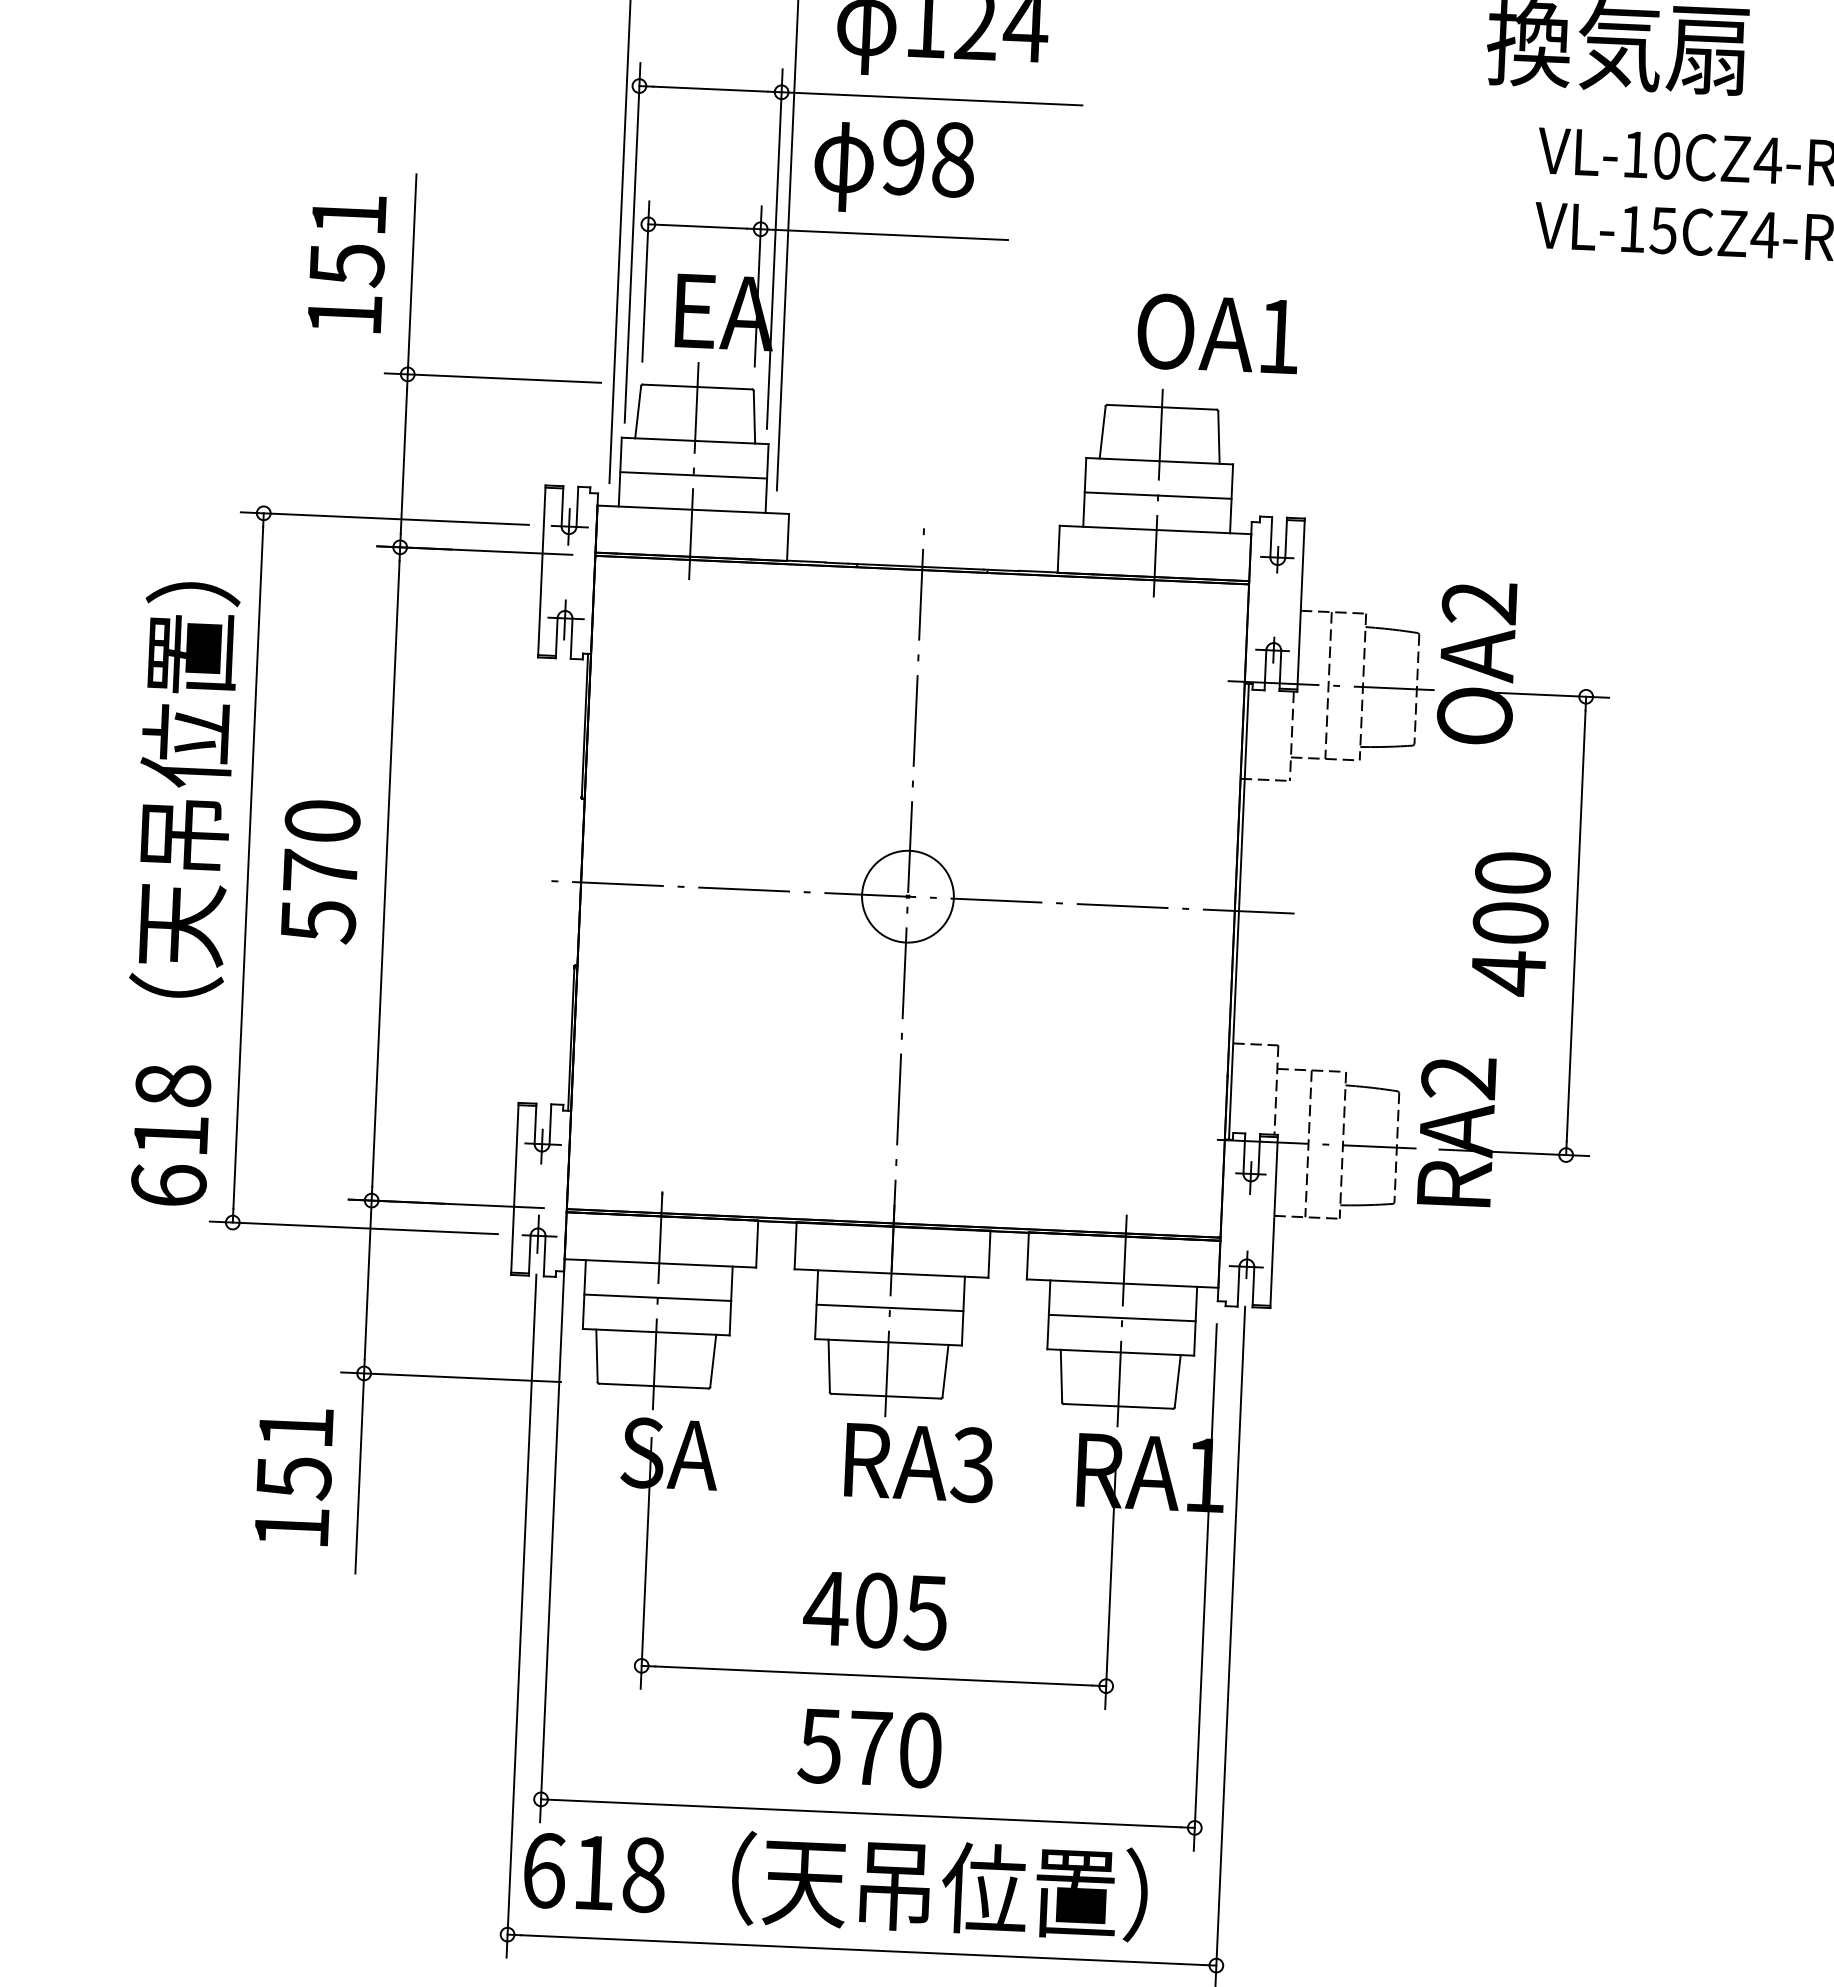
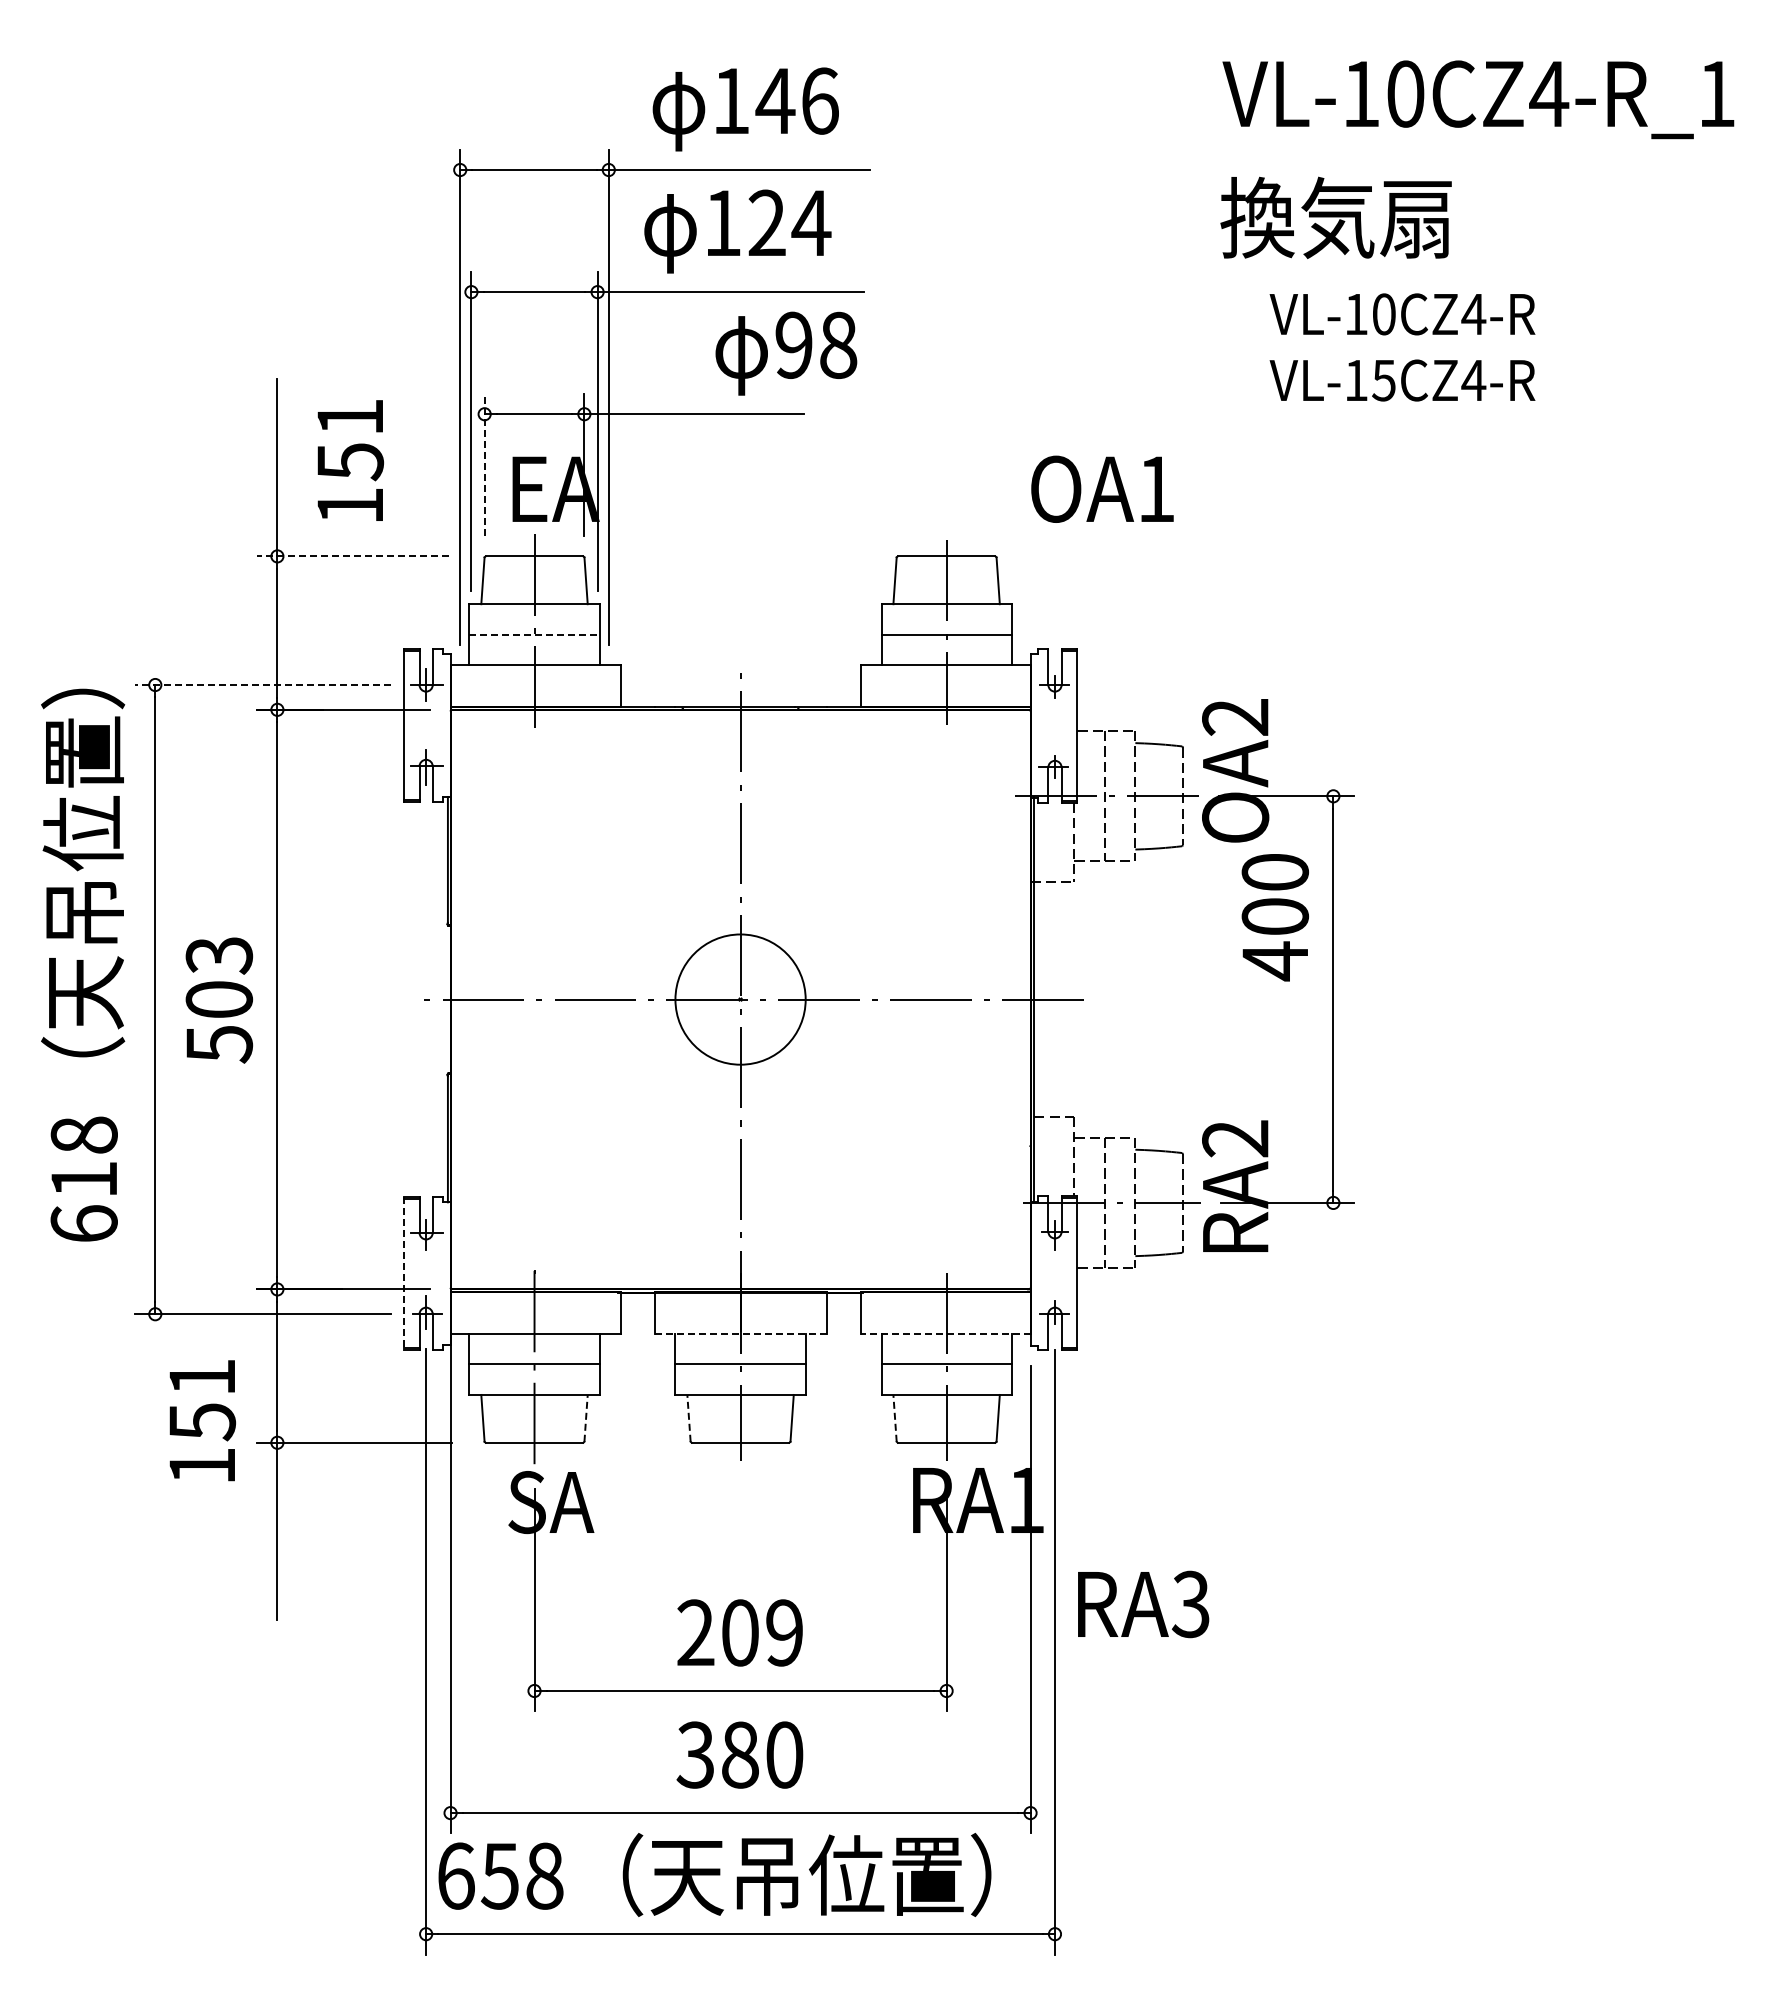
text: (894, 166) -> (786, 353), moved
text: (347, 263) -> (350, 460), moved
line: (645, 280) -> (484, 464), solid -> dashed
text: (1218, 333) -> (1102, 488), moved
line: (492, 378) -> (352, 556), solid -> dashed
line: (694, 475) -> (535, 634), solid -> dashed
line: (384, 519) -> (262, 685), solid -> dashed
text: (321, 846) -> (219, 977), 570 -> 503
text: (180, 893) -> (83, 964), moved
circle: (907, 896) -> (740, 999), size x1.6
text: (1509, 924) -> (1274, 917), moved
line: (514, 1189) -> (403, 1274), solid -> dashed
line: (891, 1273) -> (740, 1333), solid -> dashed
line: (1122, 1283) -> (945, 1333), solid -> dashed
line: (713, 1360) -> (586, 1417), solid -> dashed
line: (828, 1365) -> (688, 1417), solid -> dashed
line: (1062, 1375) -> (895, 1417), solid -> dashed
text: (919, 1462) -> (1143, 1604), moved
text: (294, 1476) -> (202, 1420), moved
text: (874, 1609) -> (738, 1632), 405 -> 209
text: (844, 1746) -> (717, 1754), 570 -> 380
text: (593, 1873) -> (499, 1876), 618 -> 658

